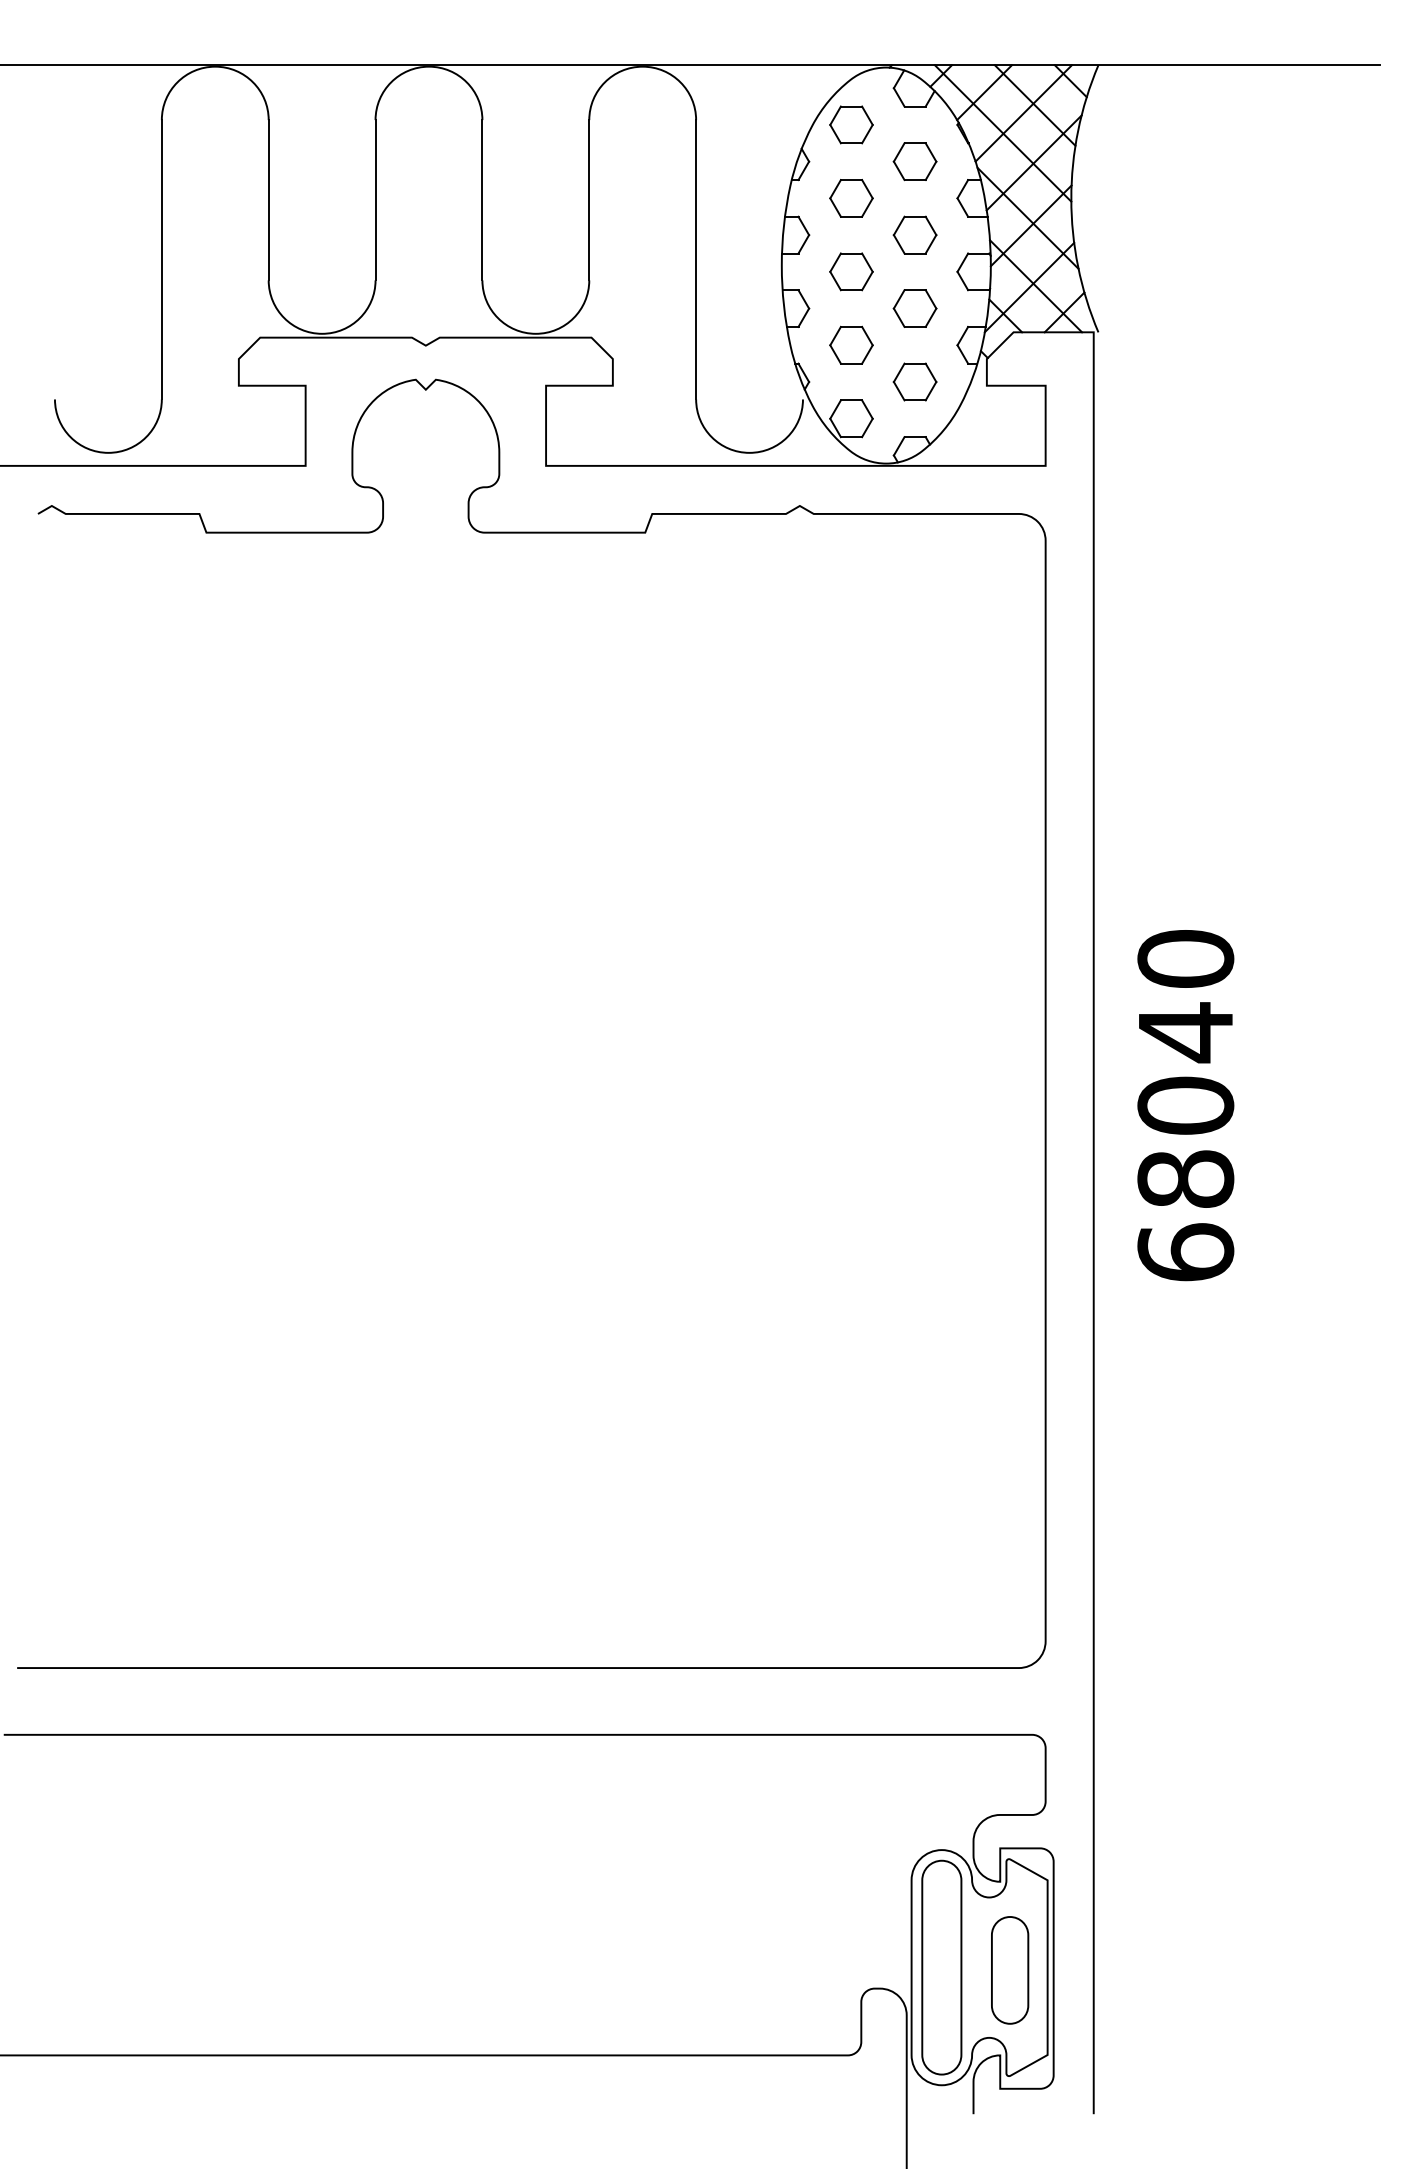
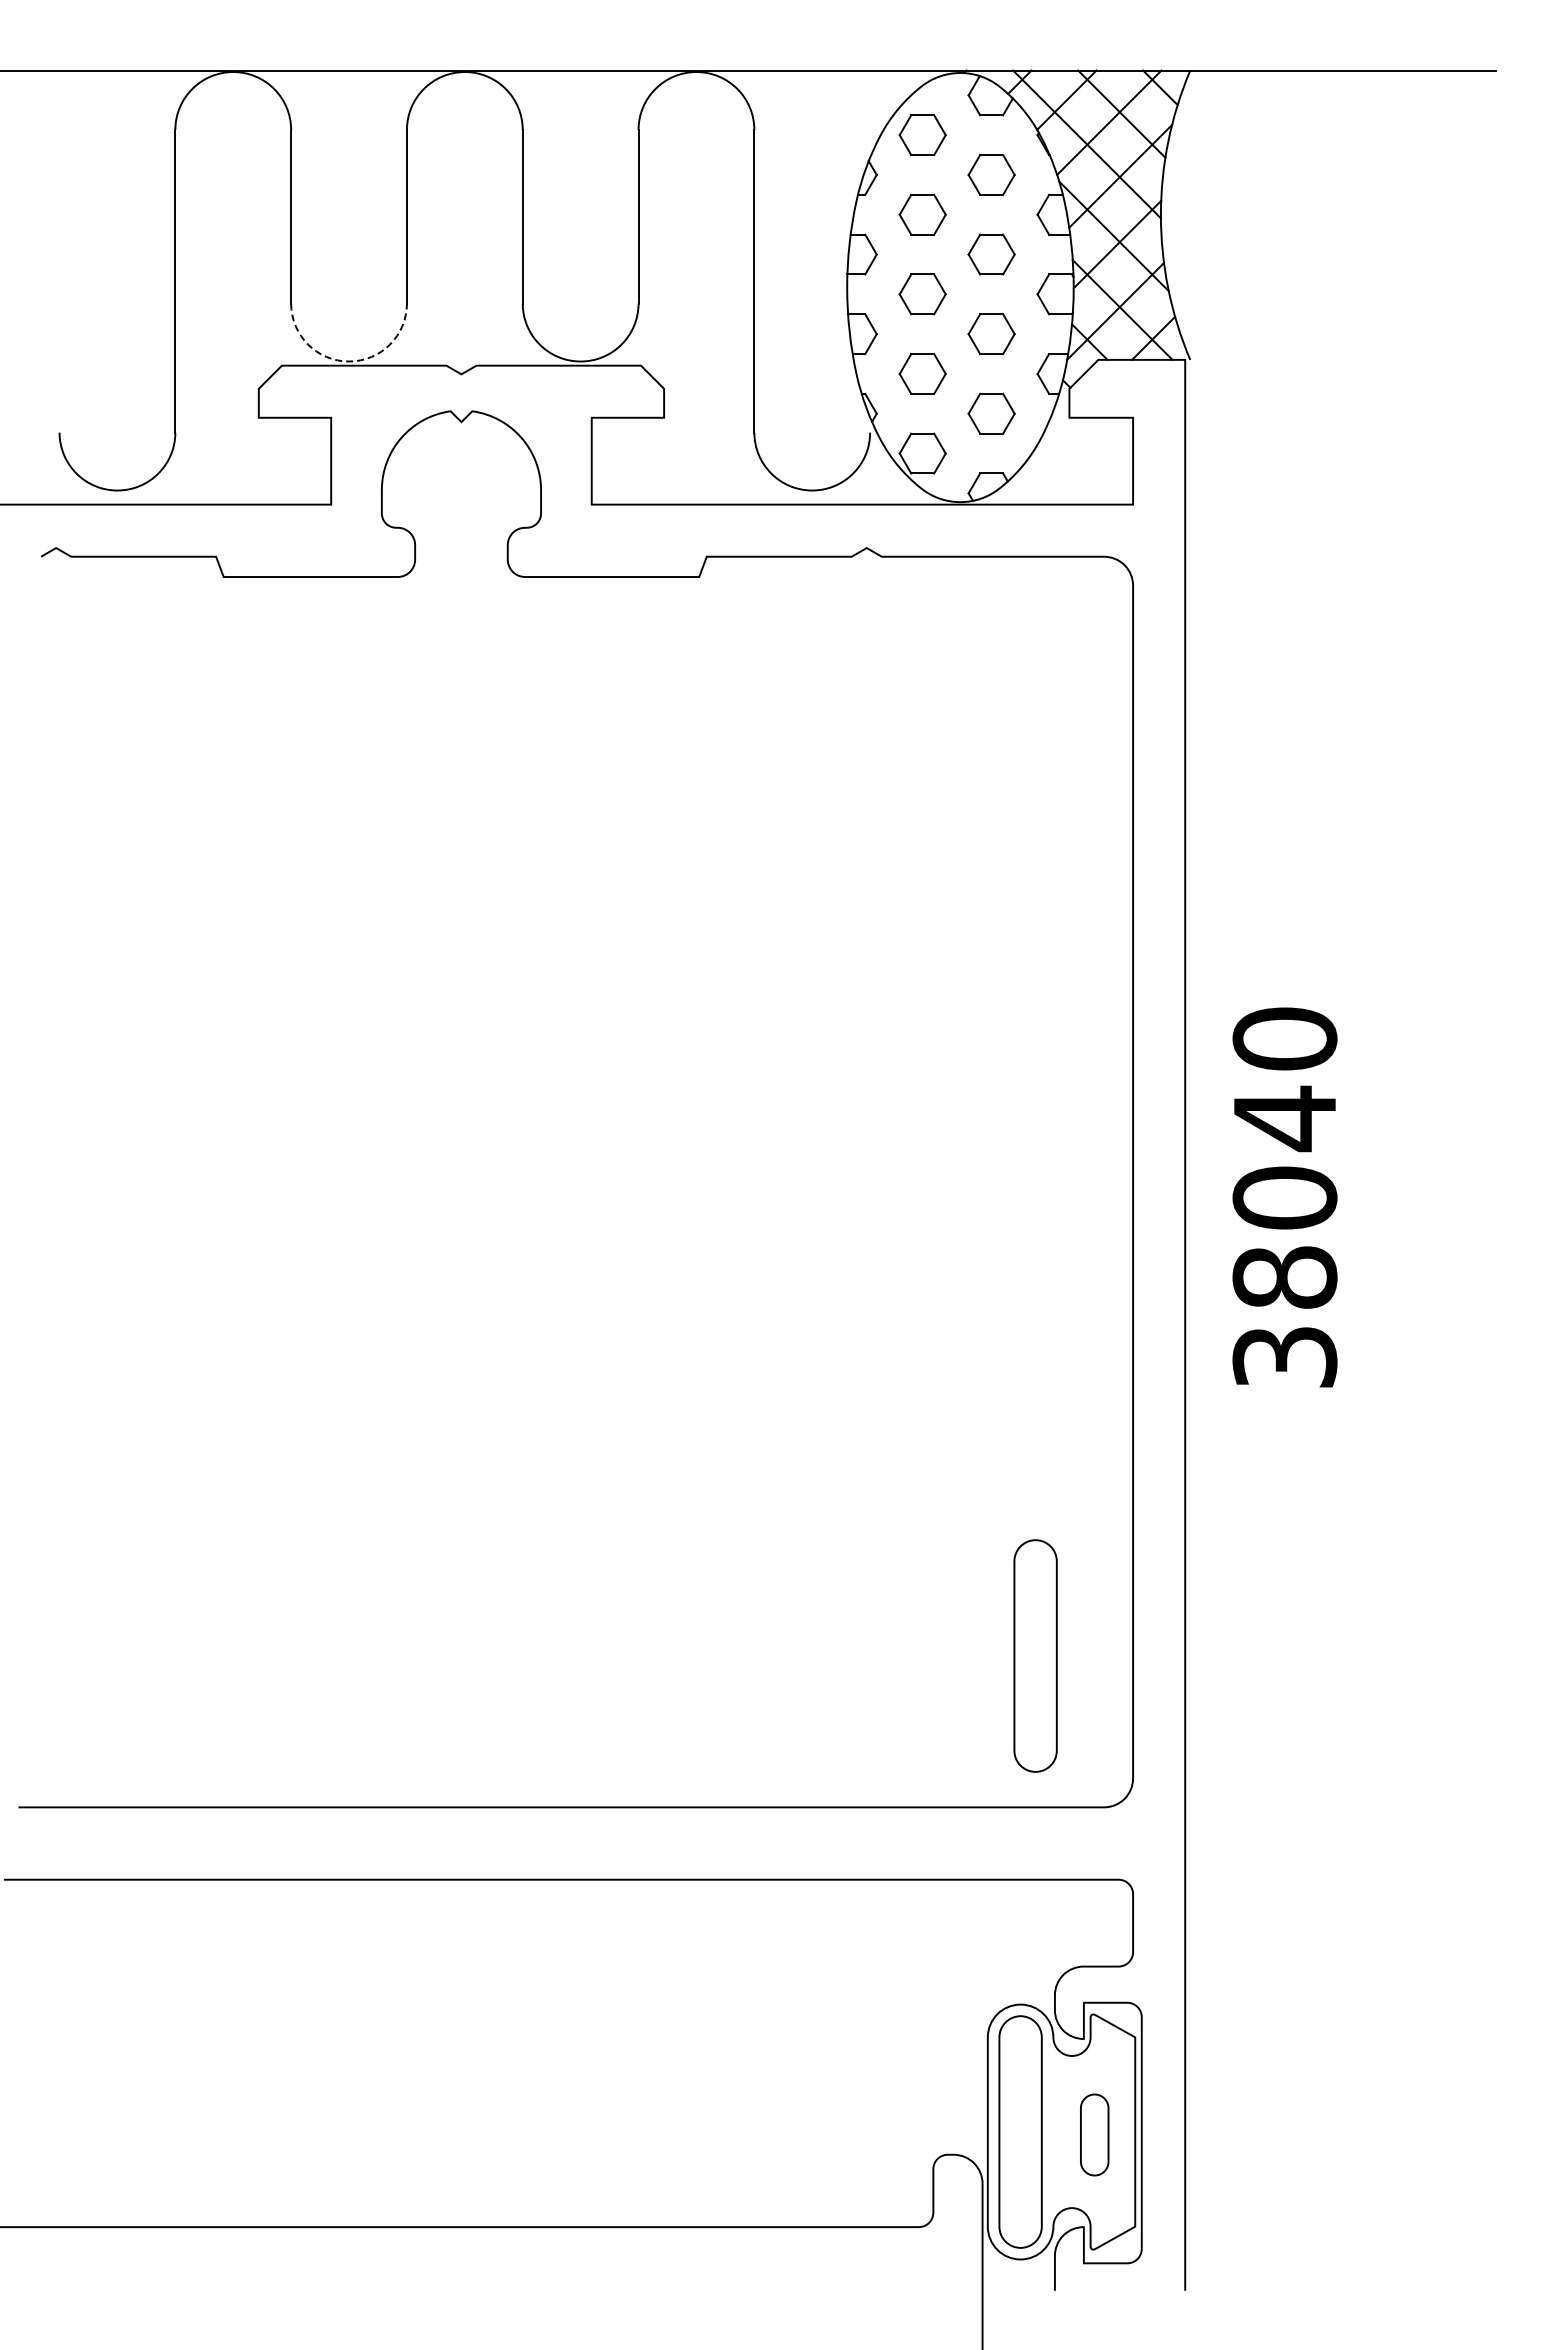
arc: (322, 333) -> (349, 361), solid -> dashed
text: (1185, 1251) -> (1284, 1356), 68040 -> 38040
part: (955, 1527) -> (1035, 1655), added
part: (1010, 1969) -> (1094, 2134), size x0.7

